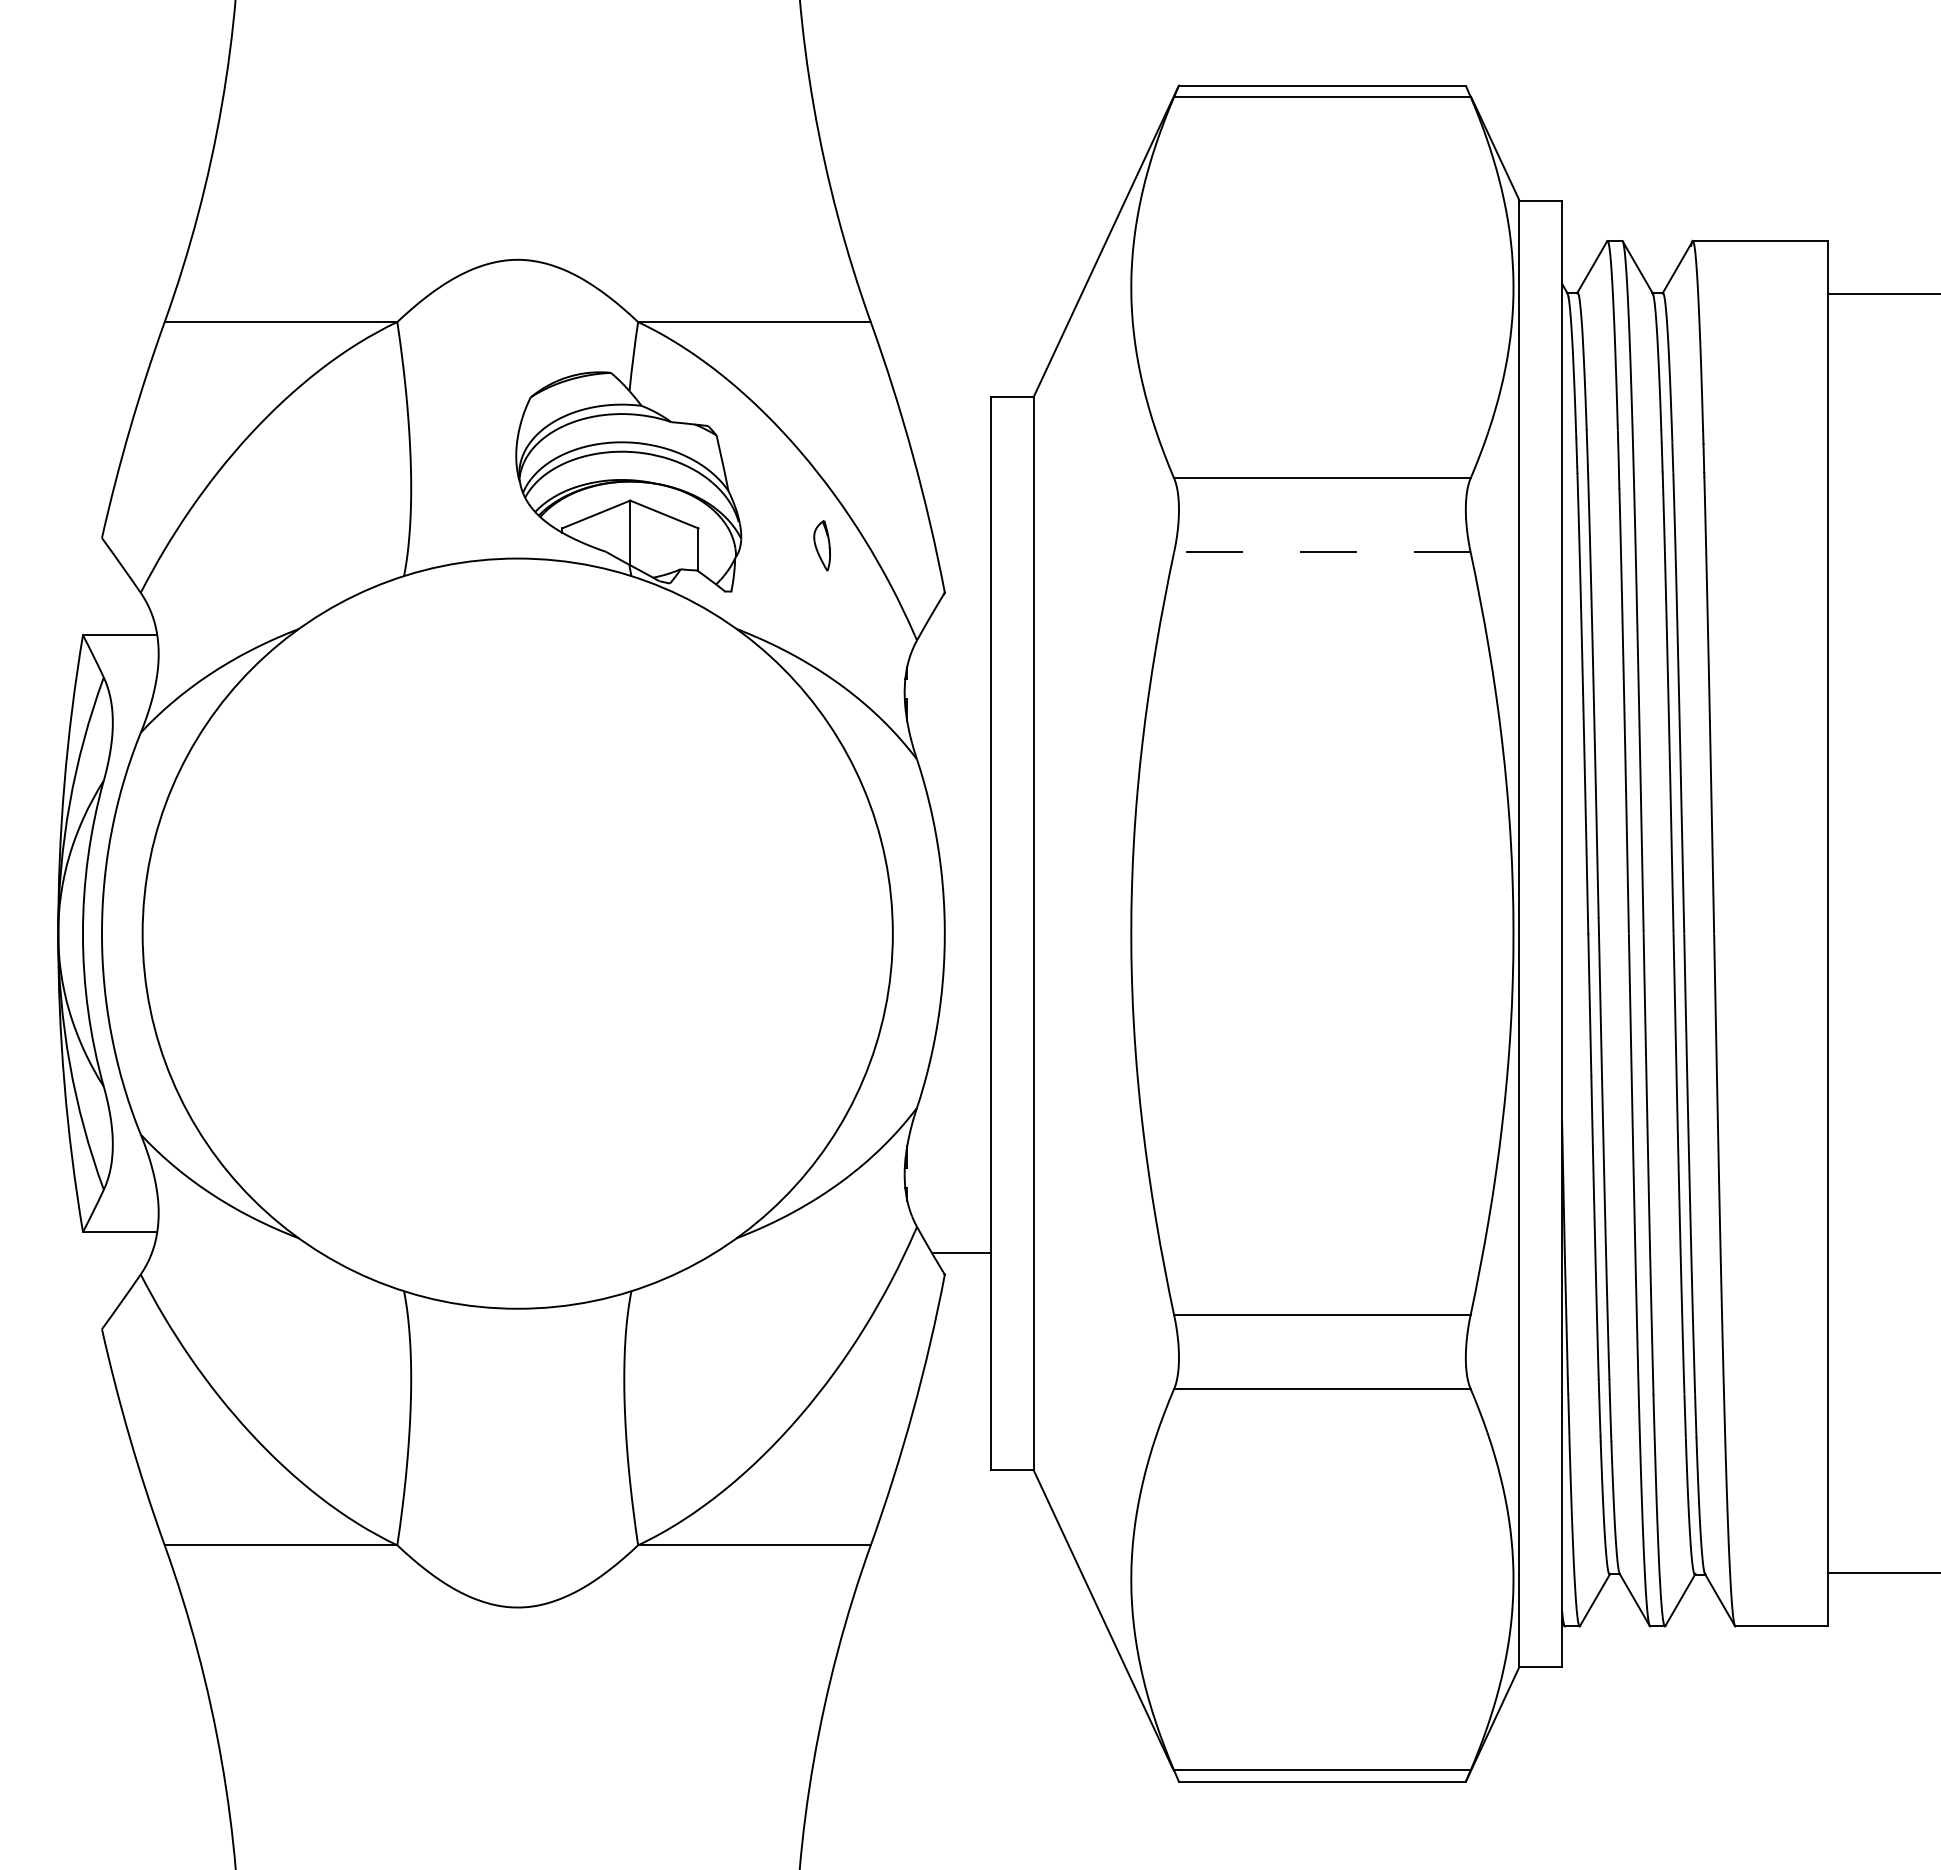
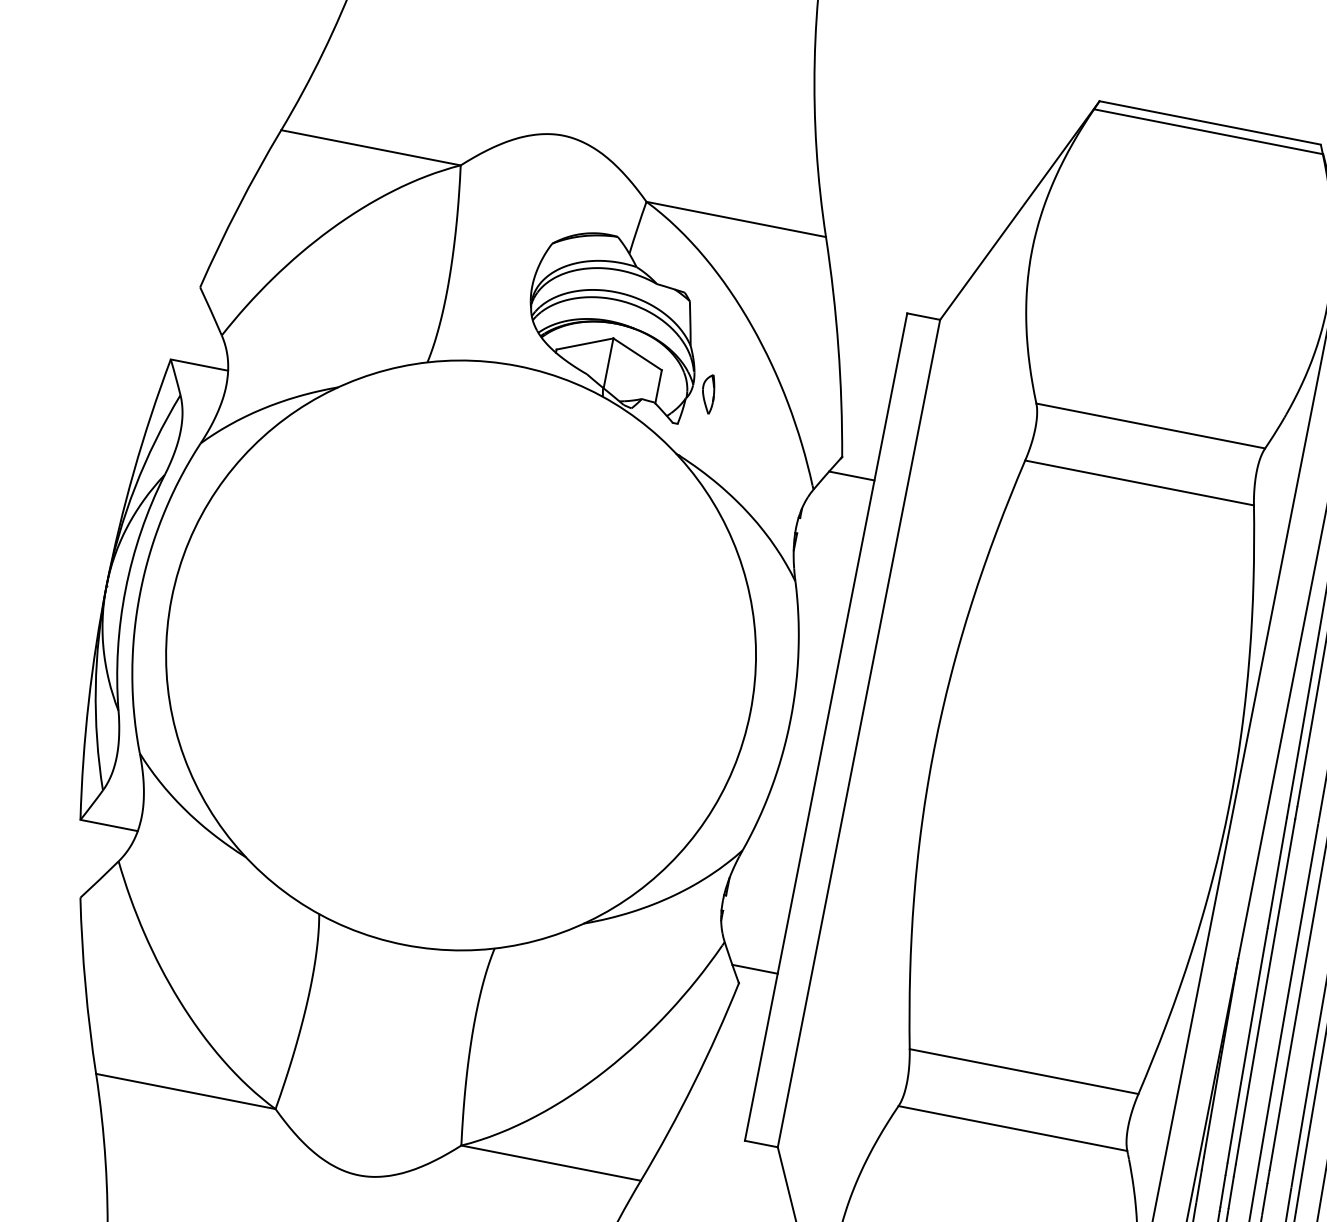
part: (821, 545) -> (707, 393), moved
line: (1321, 552) -> (1138, 483), dashed -> solid
line: (961, 613) -> (851, 475), added

